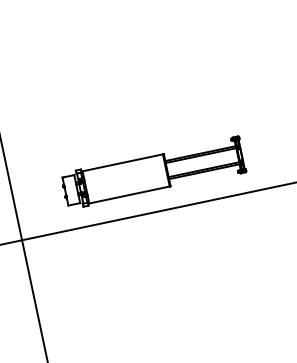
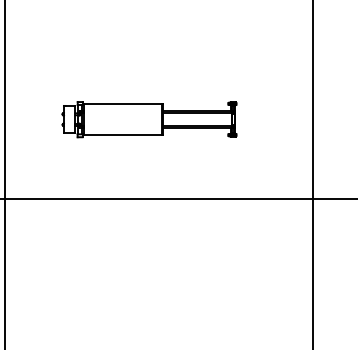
part: (153, 172) -> (149, 119), moved

